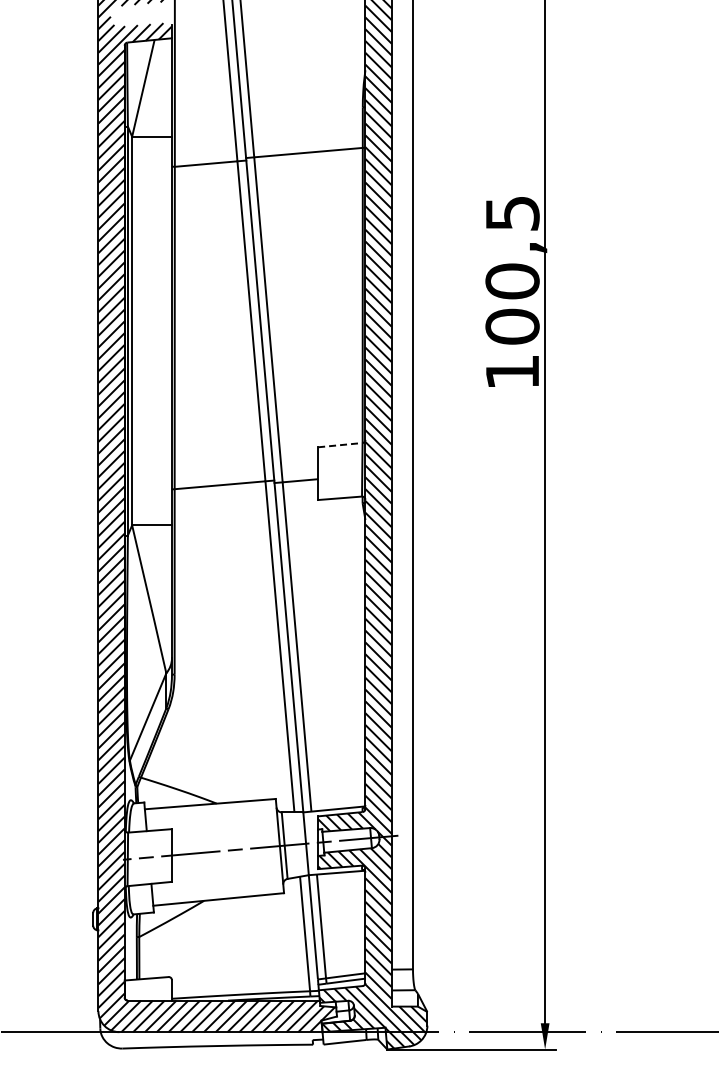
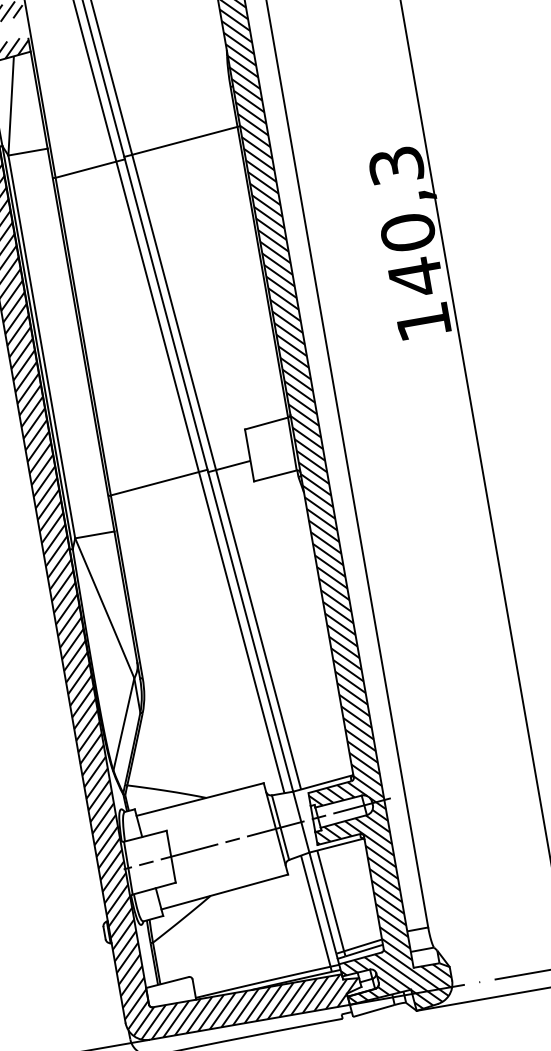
text: (512, 270) -> (406, 221), 100,5 -> 140,3
line: (340, 445) -> (266, 423), dashed -> solid

